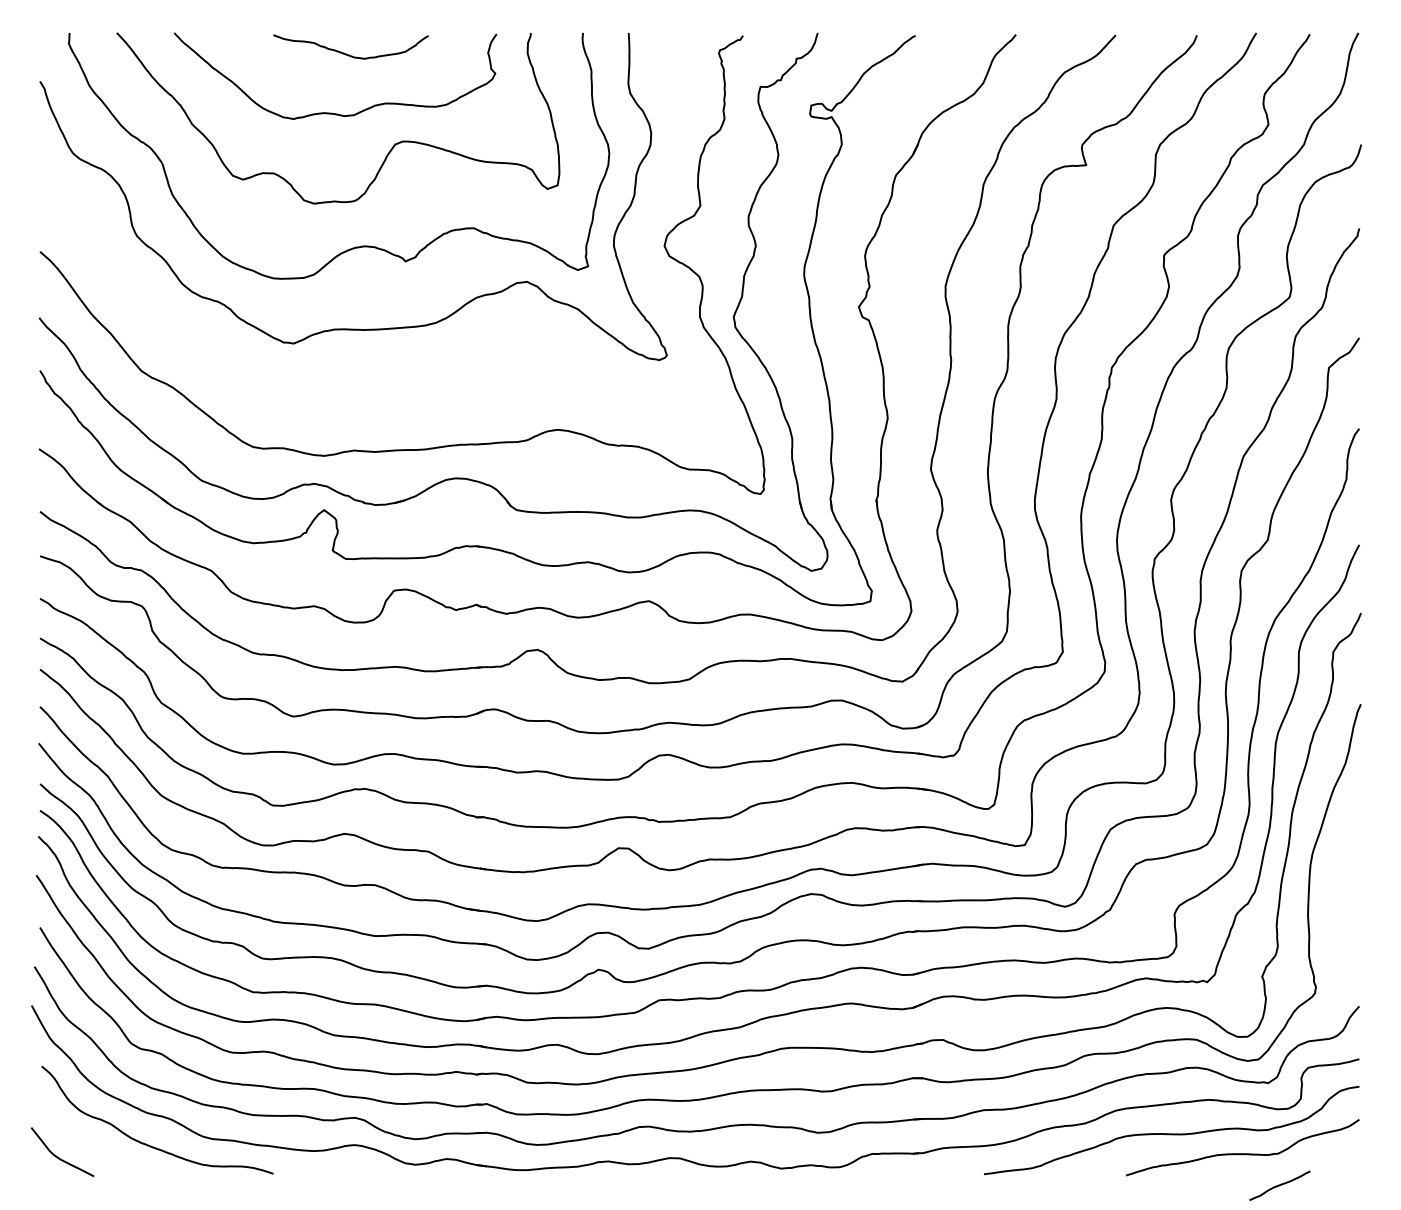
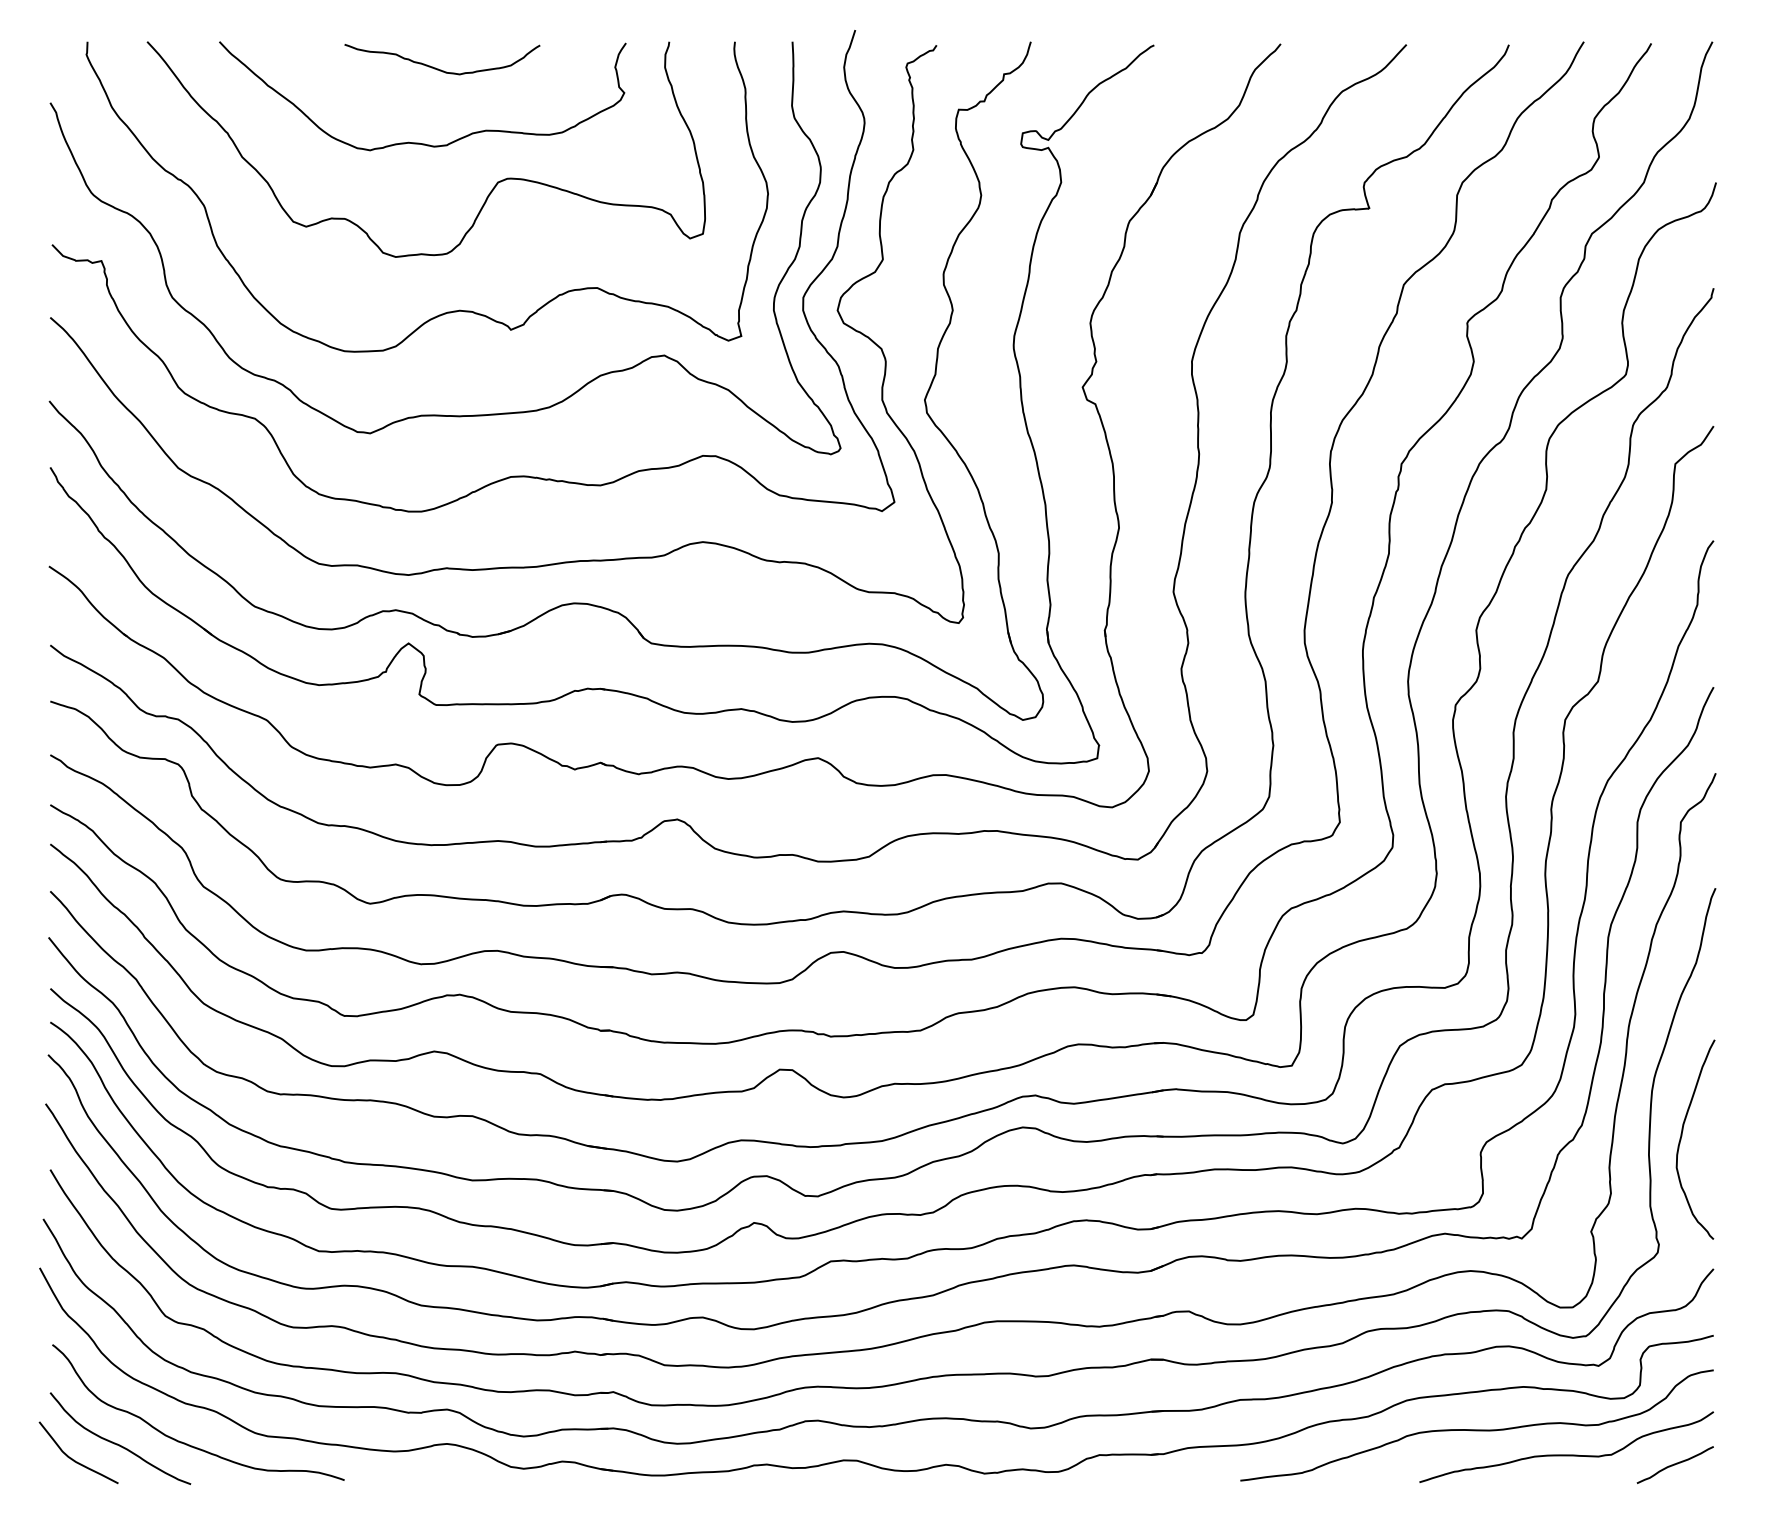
curve: (403, 377) -> (508, 476), added
curve: (1334, 902) -> (1682, 1138), added
curve: (93, 1144) -> (117, 1443), added
curve: (1279, 1185) -> (1674, 1464), moved

